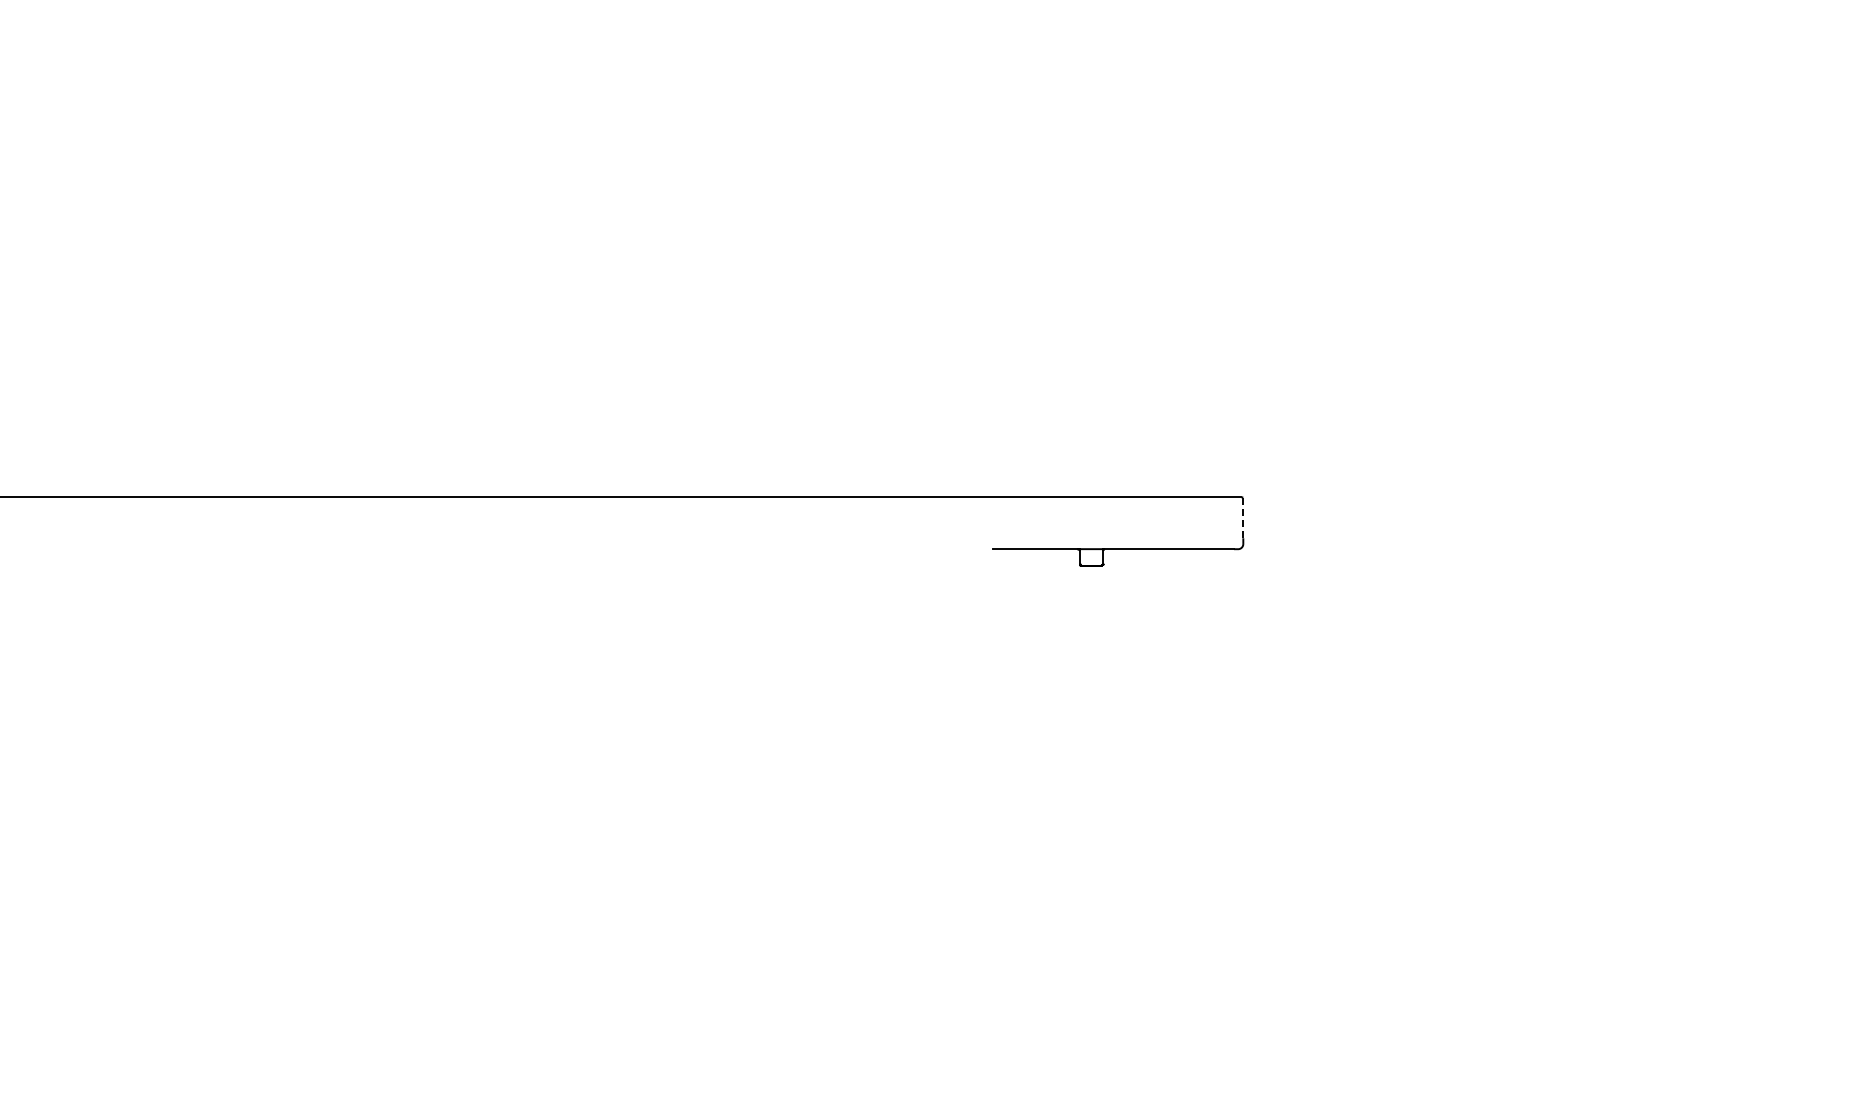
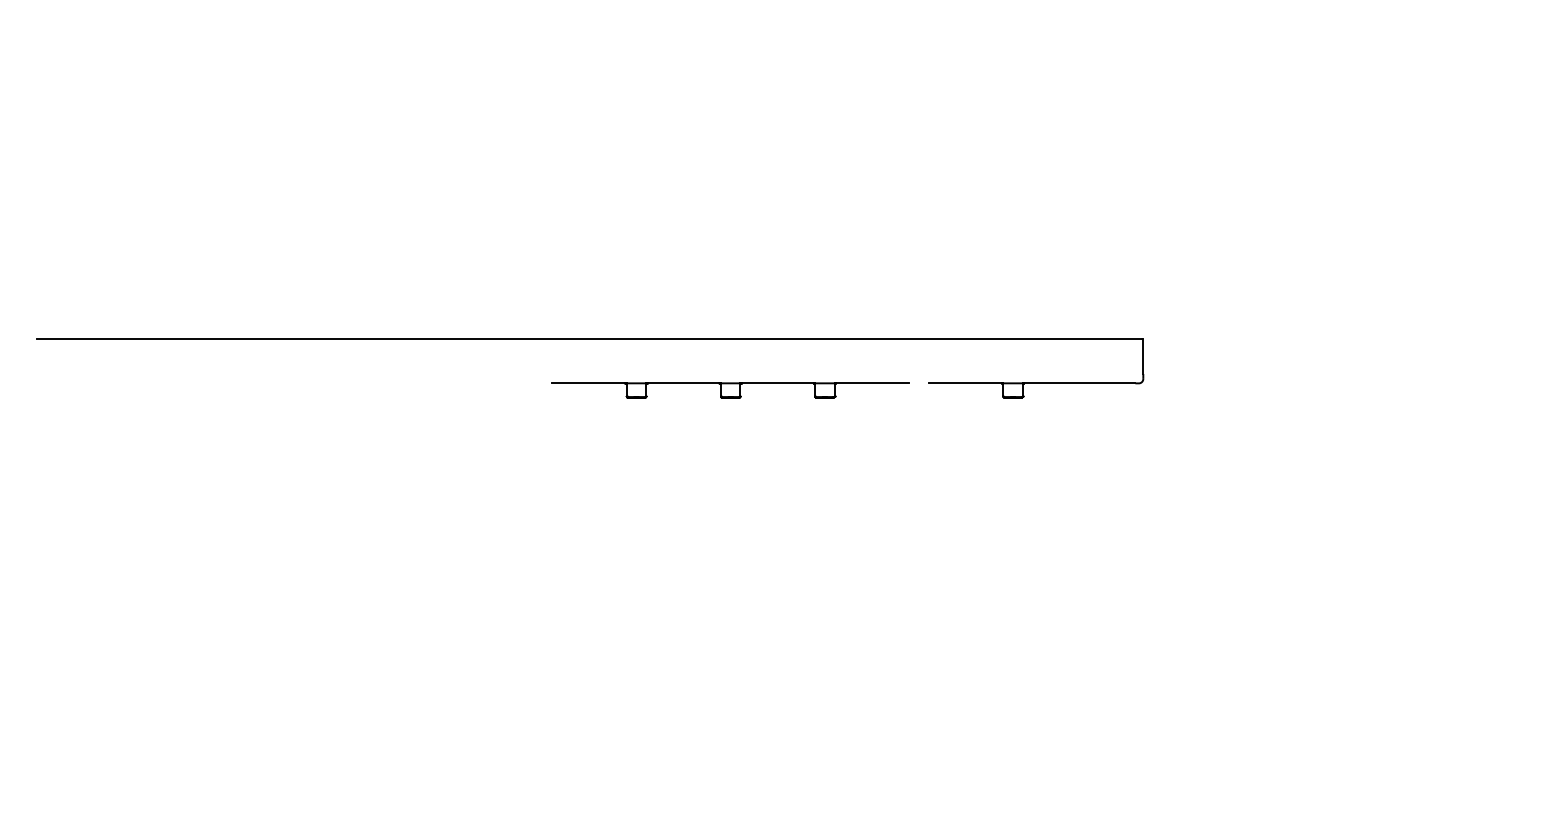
line: (1243, 517) -> (1143, 356), dashed -> solid
part: (761, 557) -> (730, 390), added

